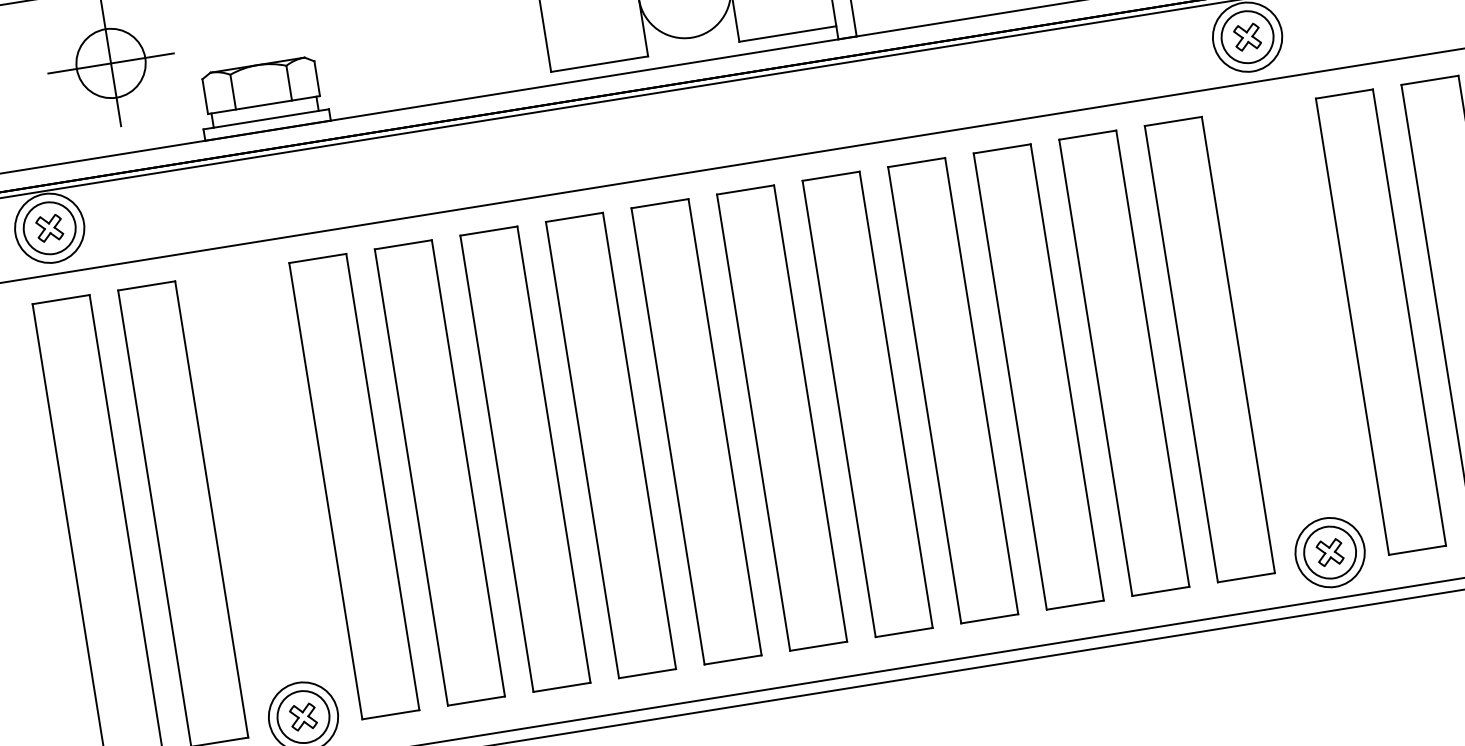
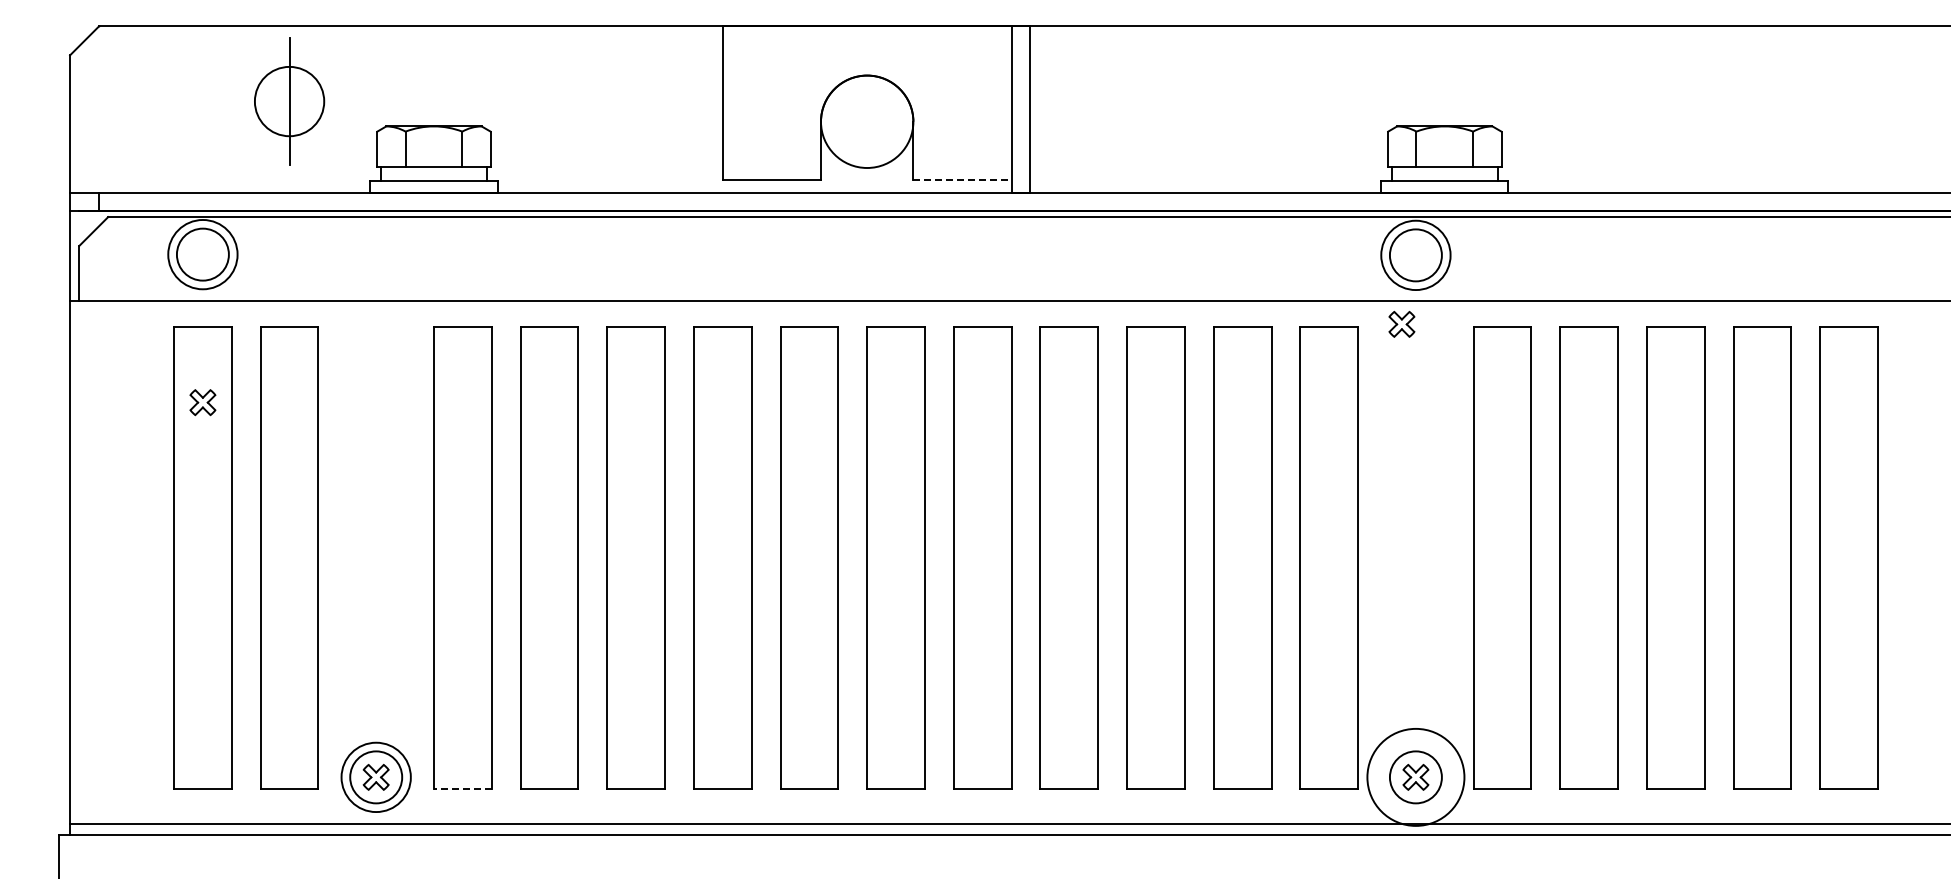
line: (787, 33) -> (962, 179), solid -> dashed
part: (1247, 37) -> (1401, 324), moved
line: (110, 63) -> (289, 101), removed
part: (49, 228) -> (202, 402), moved
circle: (1329, 552) -> (1415, 777), size x1.4
line: (390, 714) -> (462, 788), solid -> dashed

